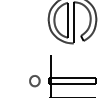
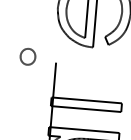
part: (34, 81) -> (27, 57), moved

